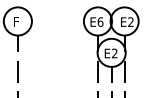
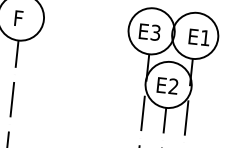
text: (100, 21) -> (155, 31), E6 -> E3
text: (130, 21) -> (204, 36), E2 -> E1

